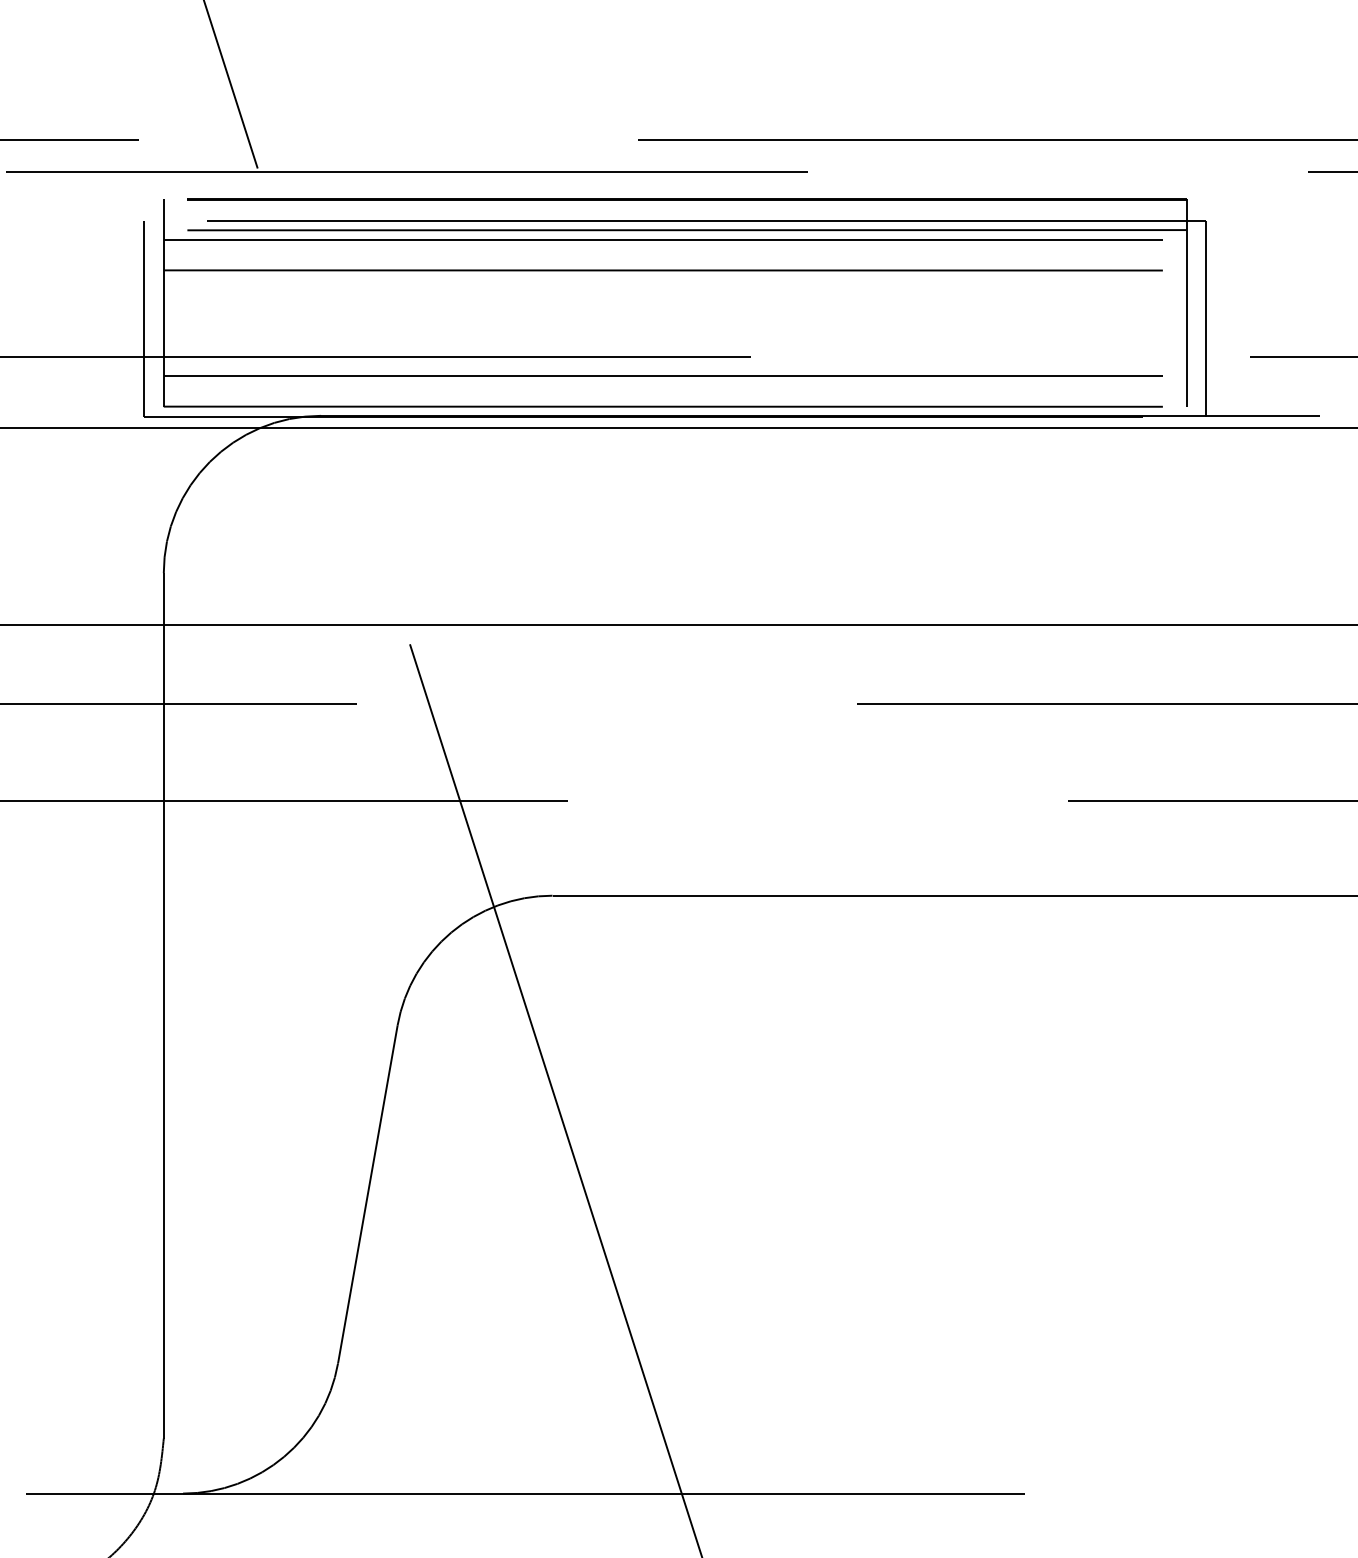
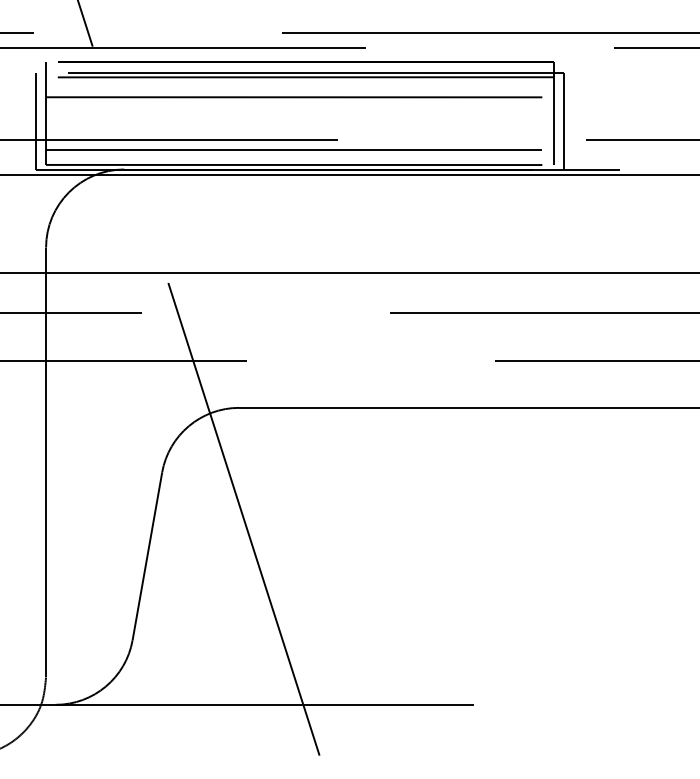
line: (676, 240) -> (300, 82), removed

